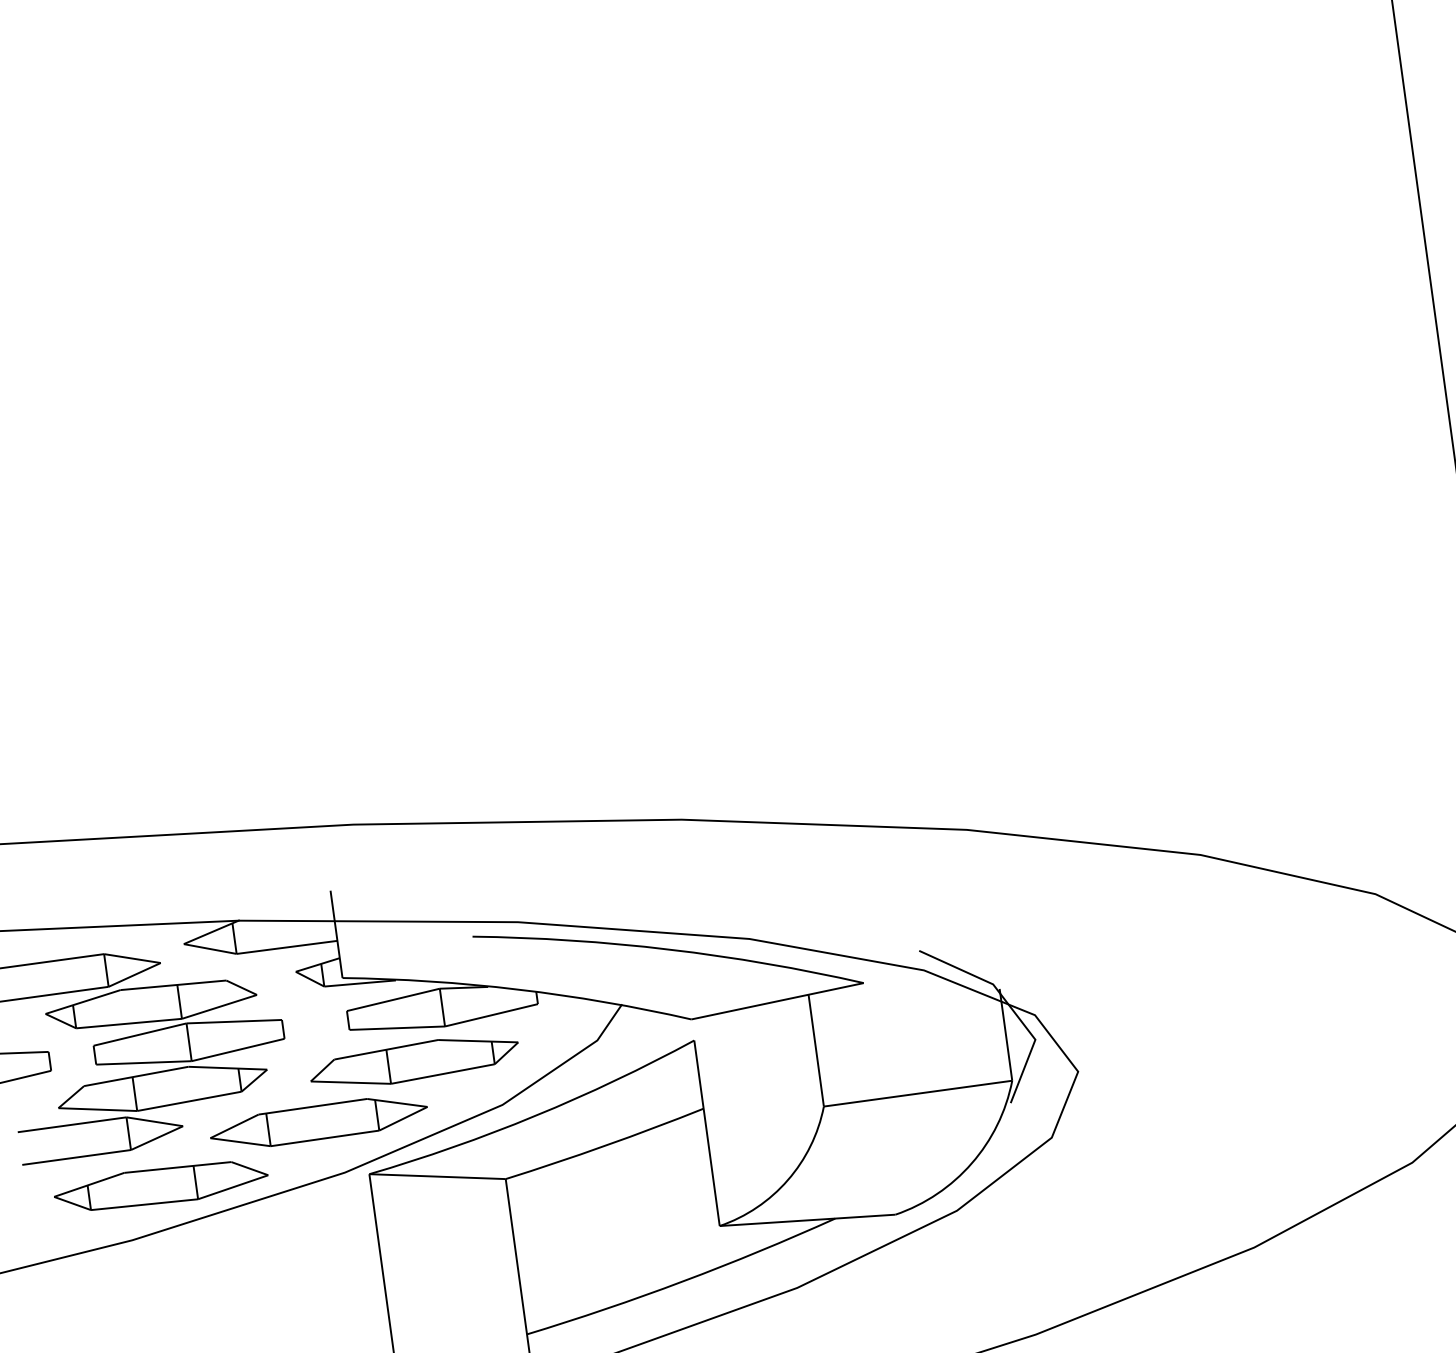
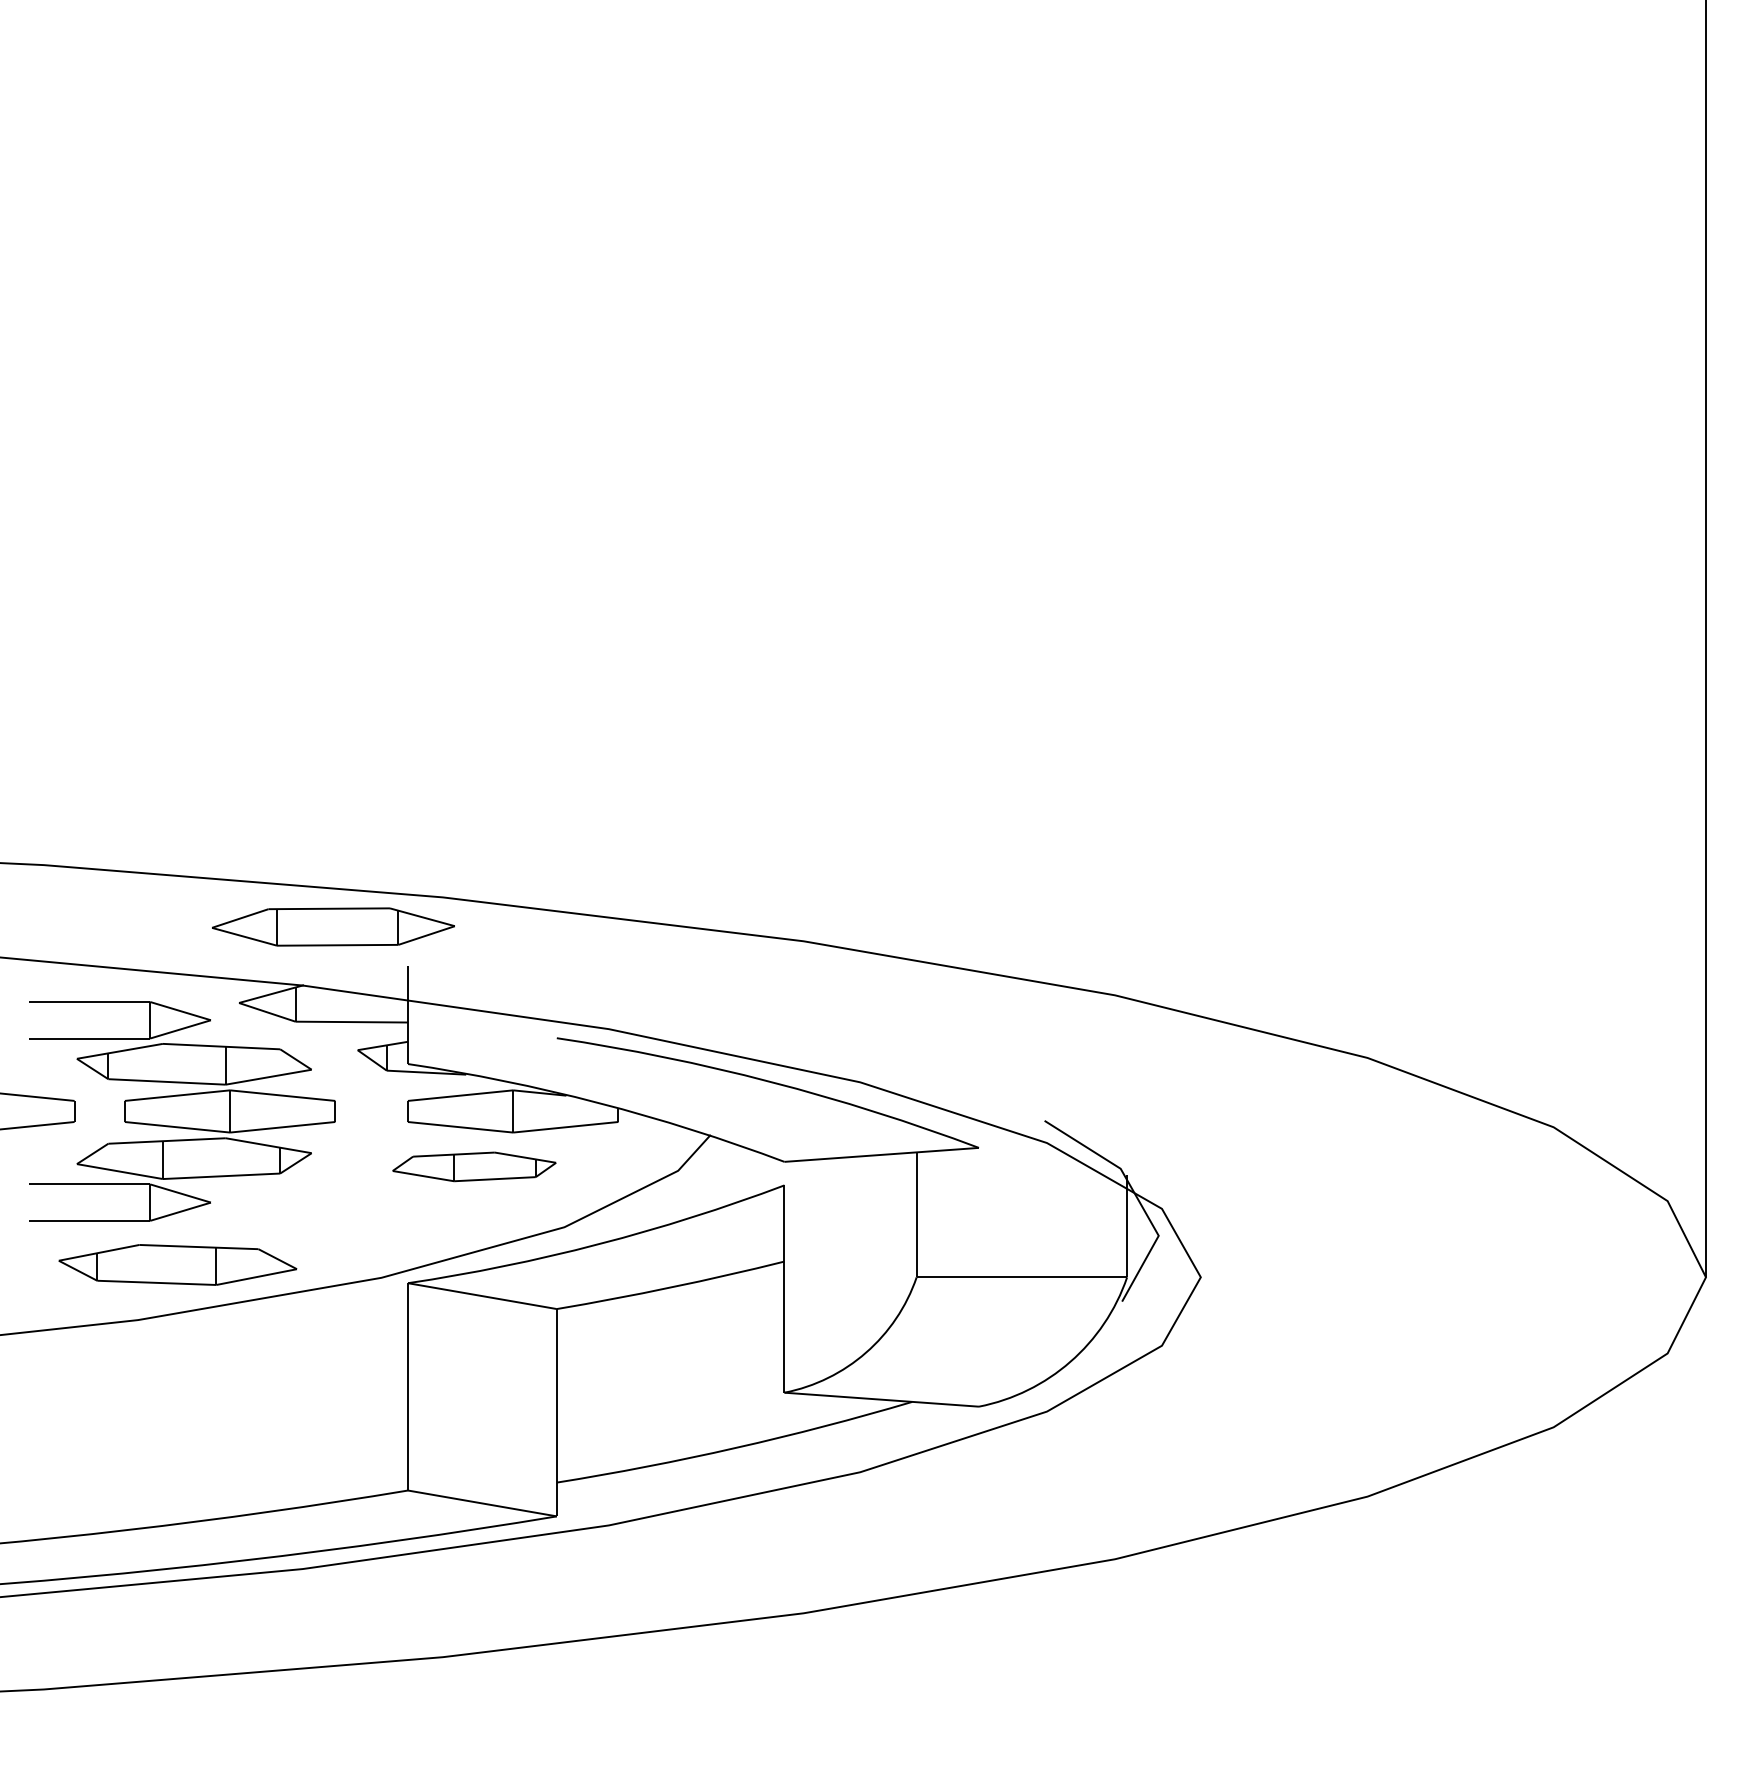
part: (414, 1061) -> (474, 1166), size x0.7
part: (318, 1122) -> (333, 926), moved

